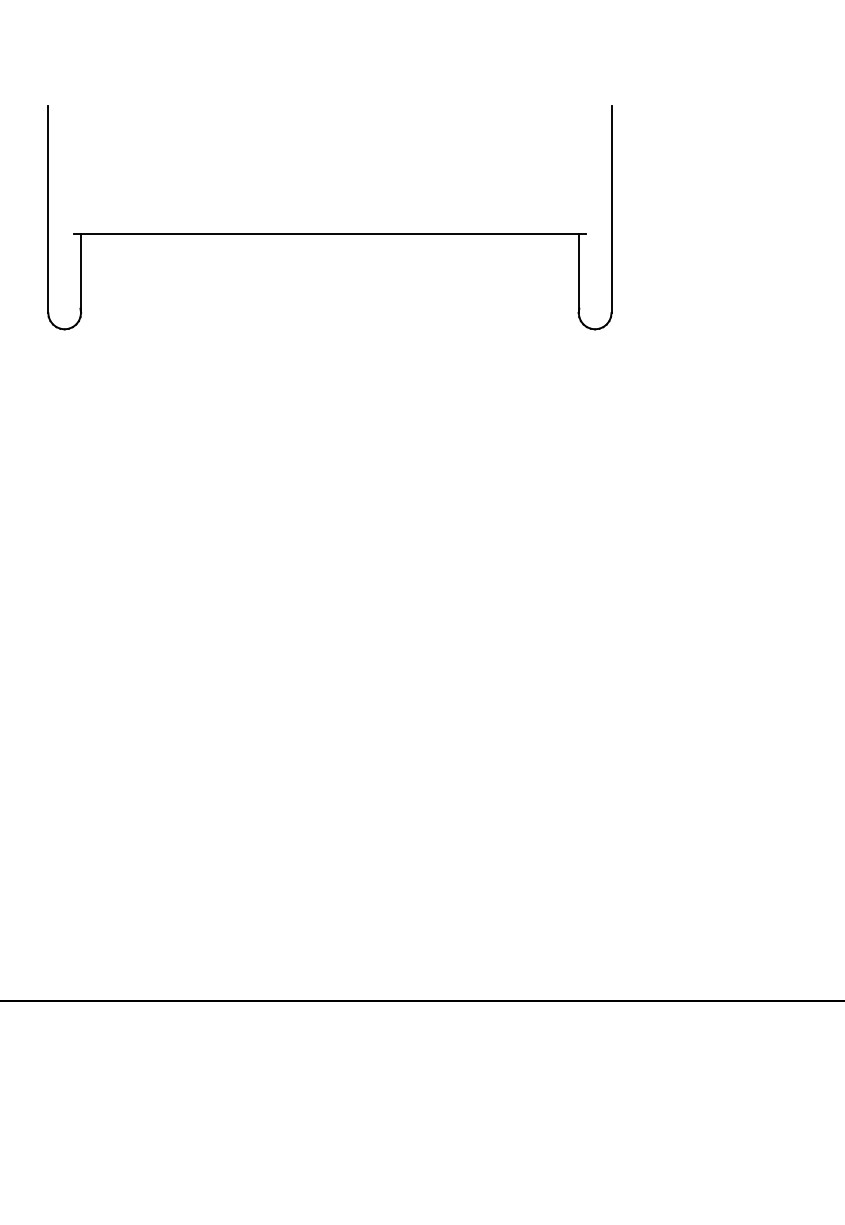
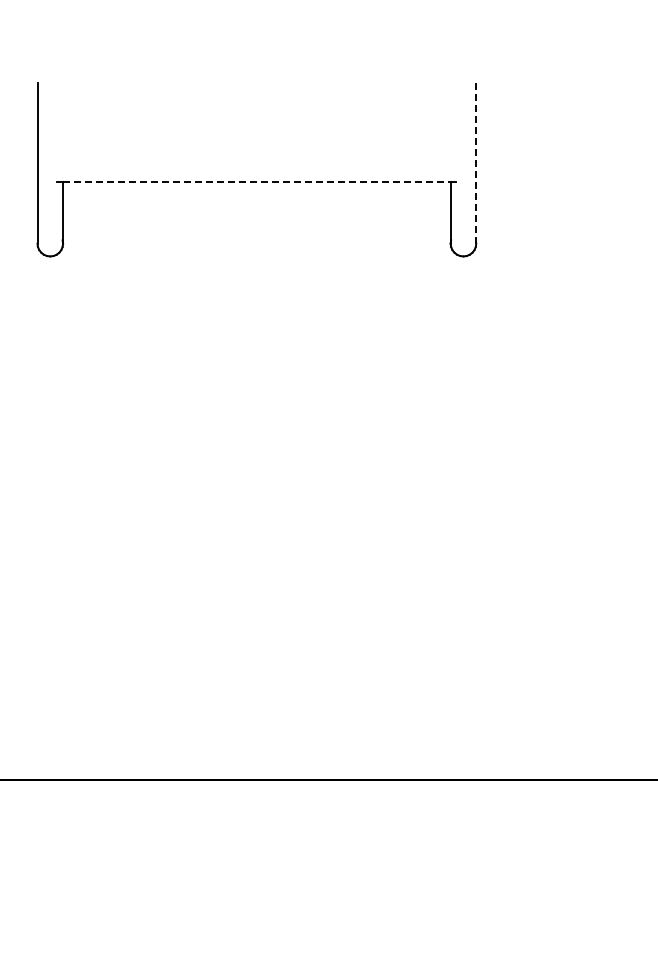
line: (611, 209) -> (476, 163), solid -> dashed
line: (329, 234) -> (256, 182), solid -> dashed

